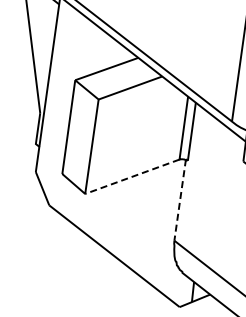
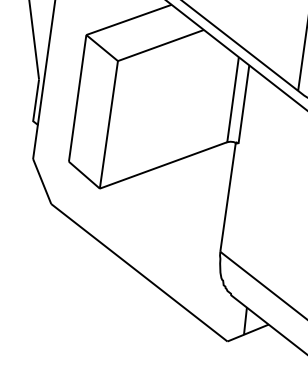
line: (131, 176) -> (162, 165), dashed -> solid
line: (180, 200) -> (228, 197), dashed -> solid

